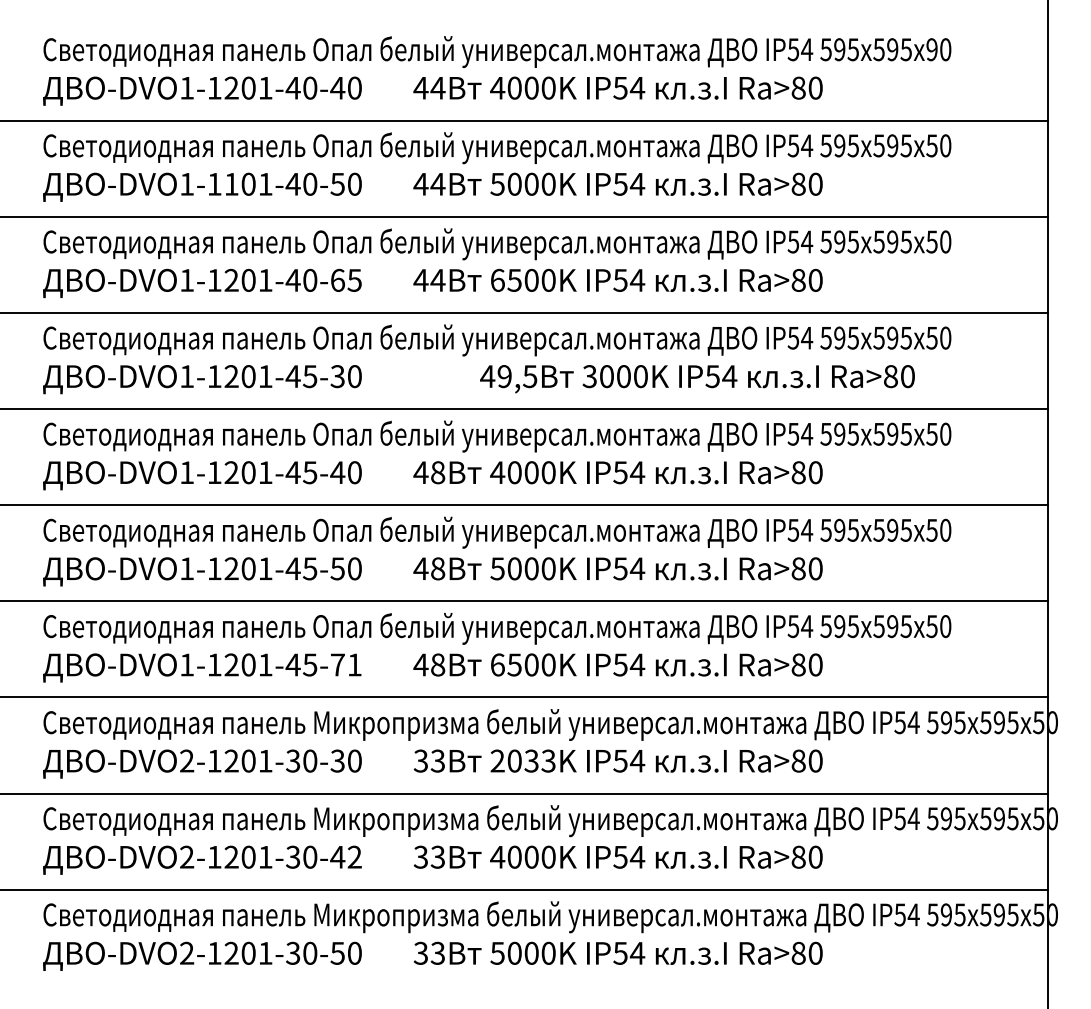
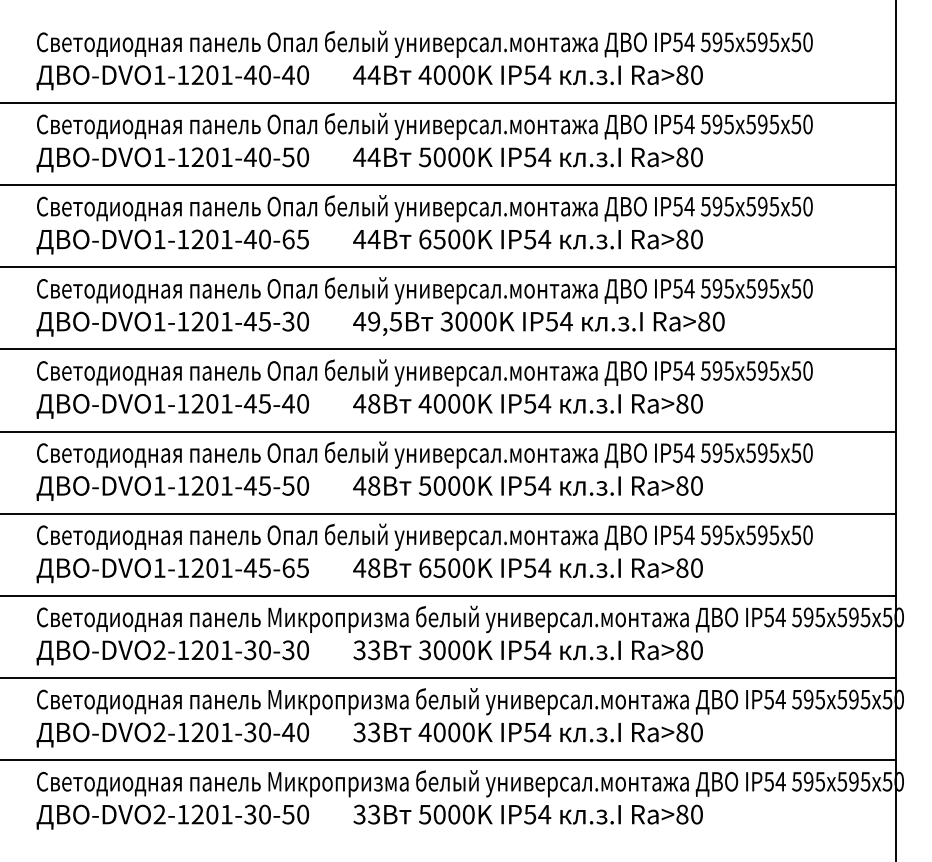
text: (932, 49) -> (796, 42), 90 -> 50
text: (231, 183) -> (197, 156), -DVO1-1101-40-50 -> -DVO1-1201-40-50
text: (697, 378) -> (538, 323), moved
text: (345, 664) -> (295, 567), -DVO1-1201-45-71 -> -DVO1-1201-45-65
text: (522, 761) -> (446, 650), 2033K -> 3000K
text: (354, 857) -> (302, 732), -DVO2-1201-30-42 -> -DVO2-1201-30-40

